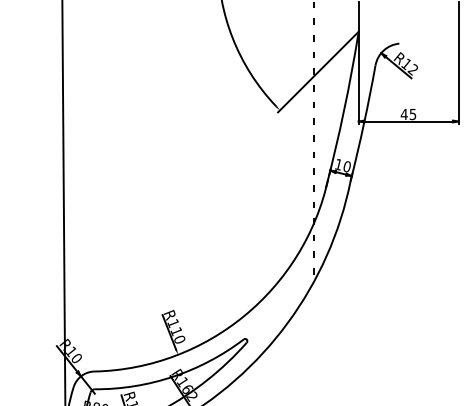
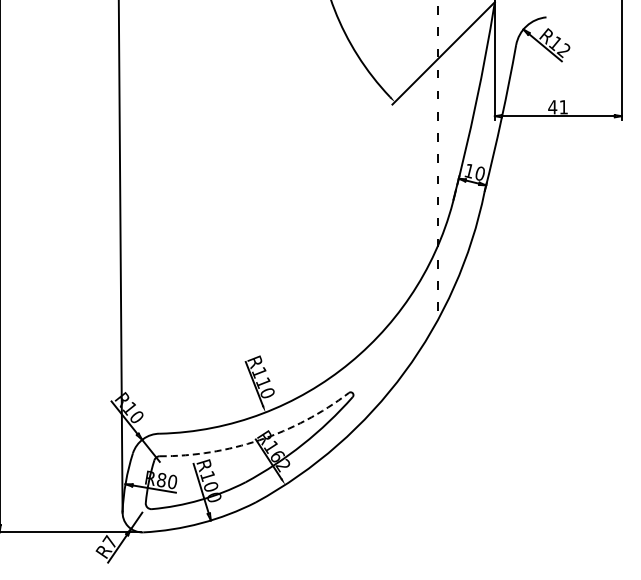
text: (412, 114) -> (563, 107), 45 -> 41
arc: (173, 376) -> (259, 440), solid -> dashed

